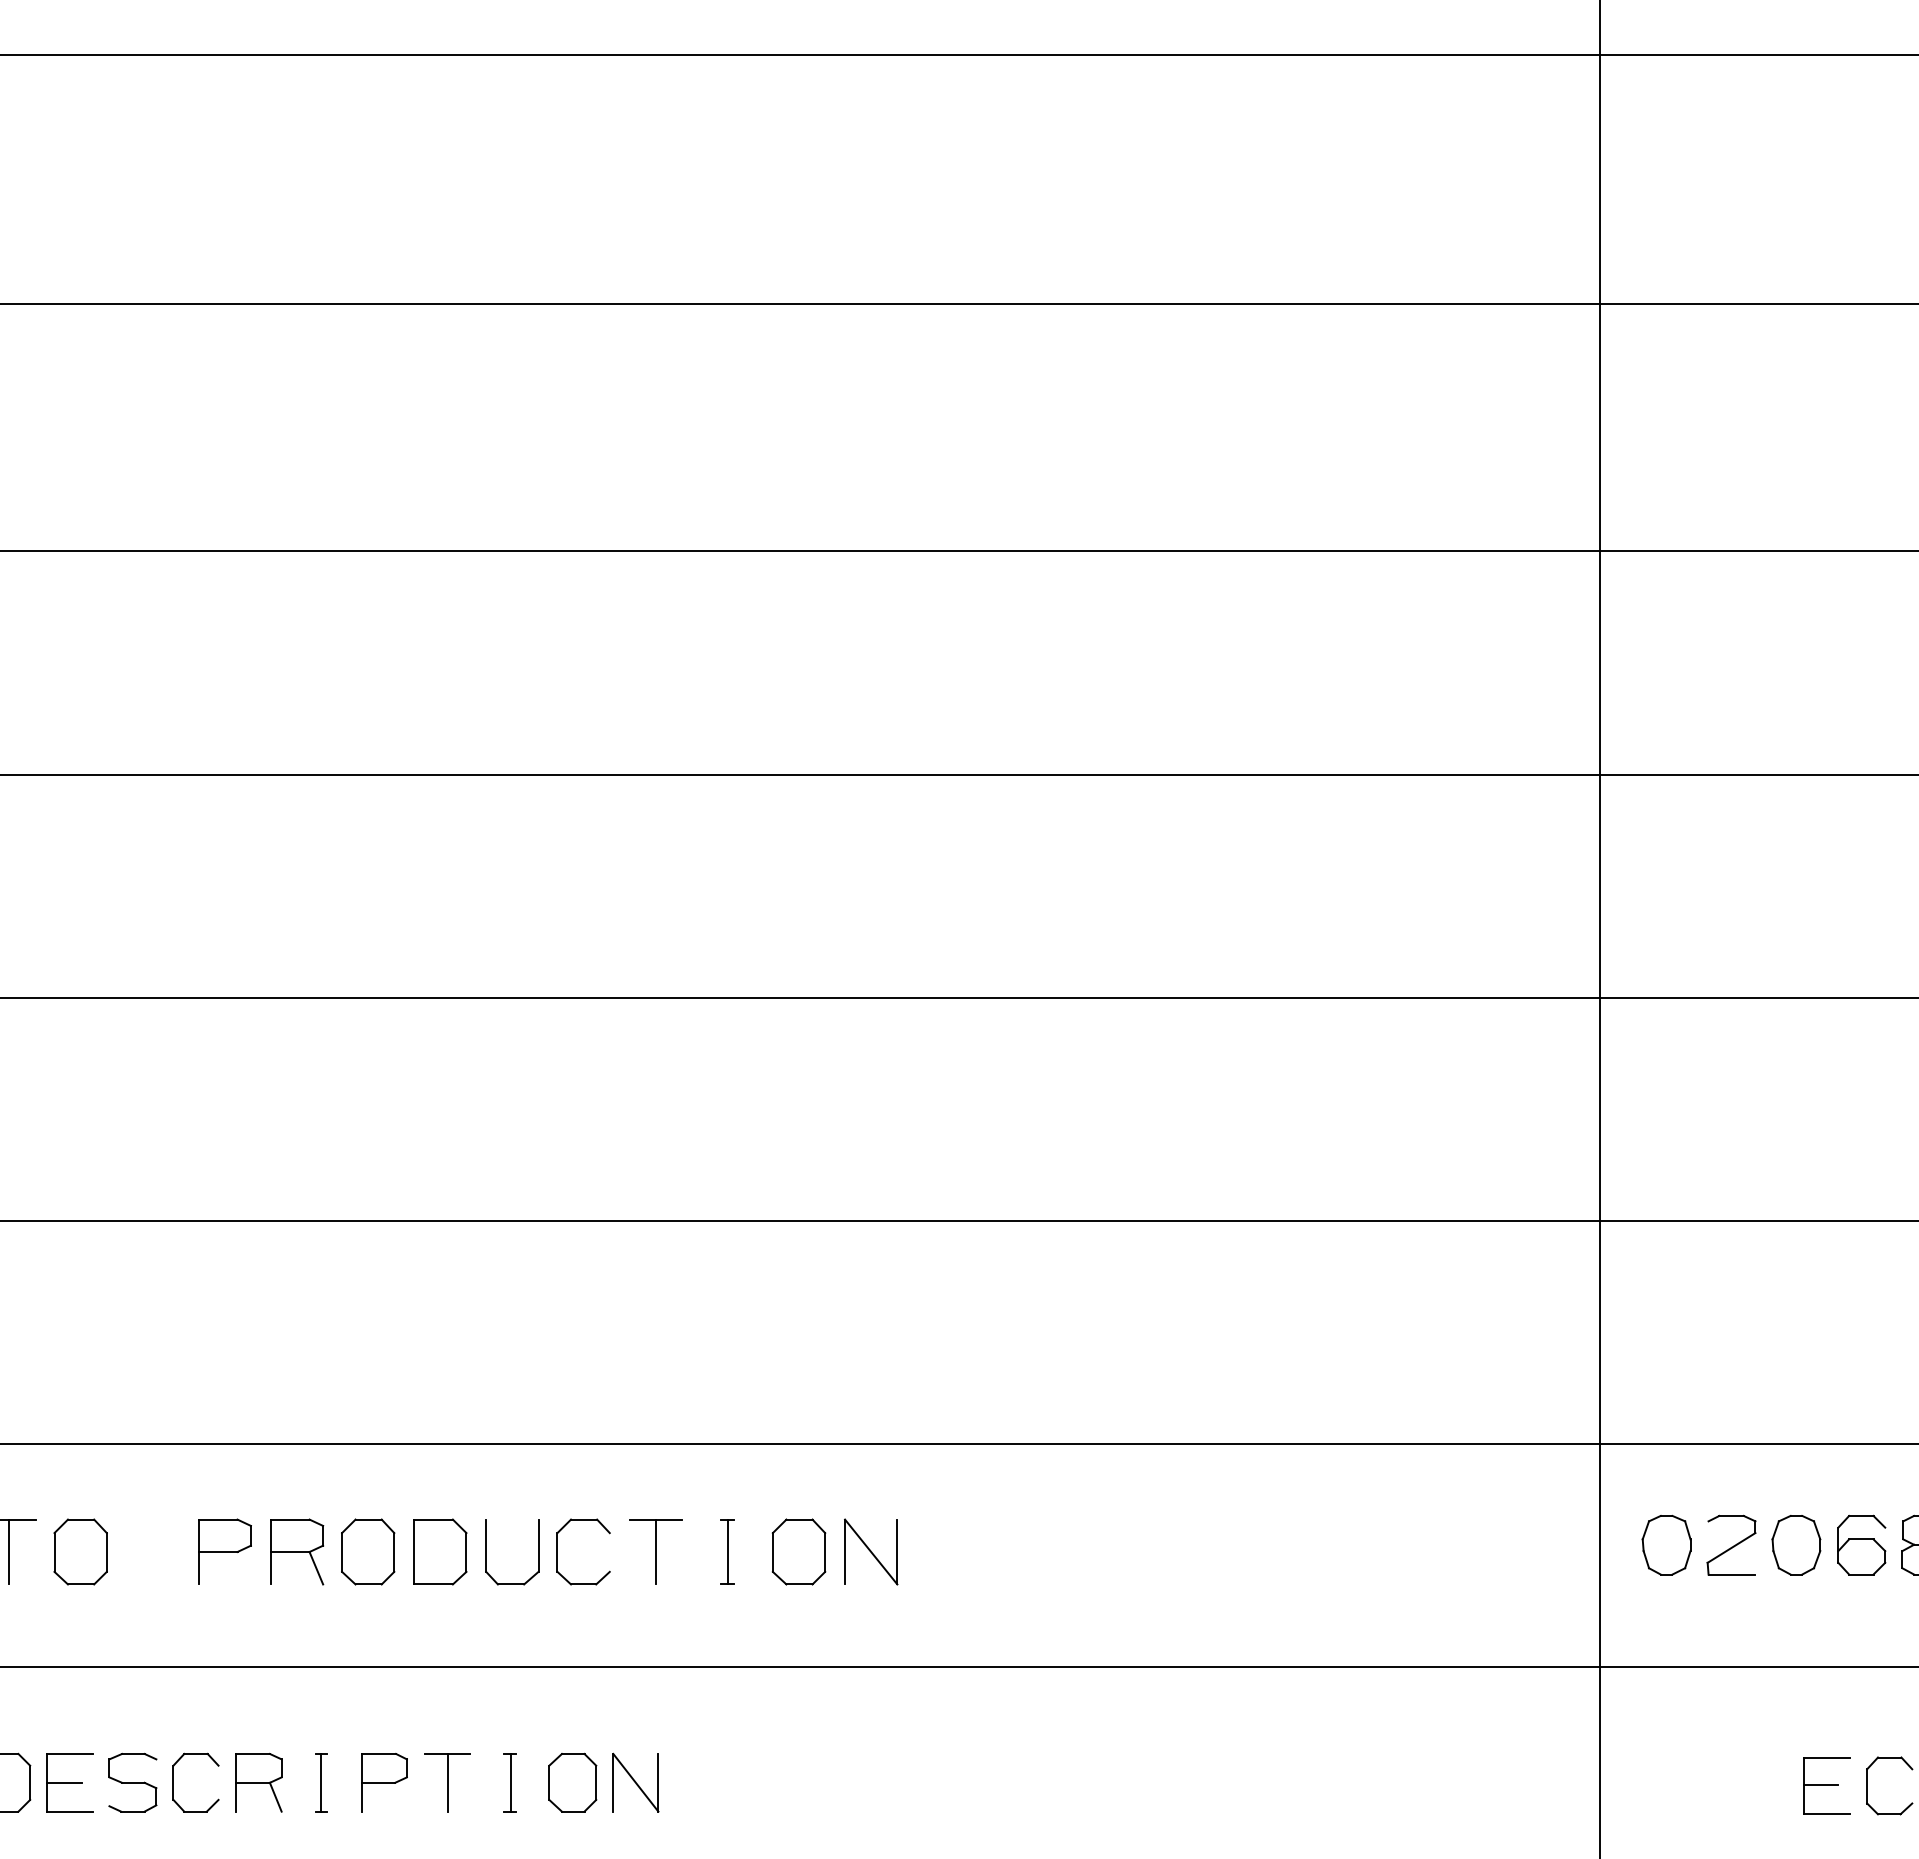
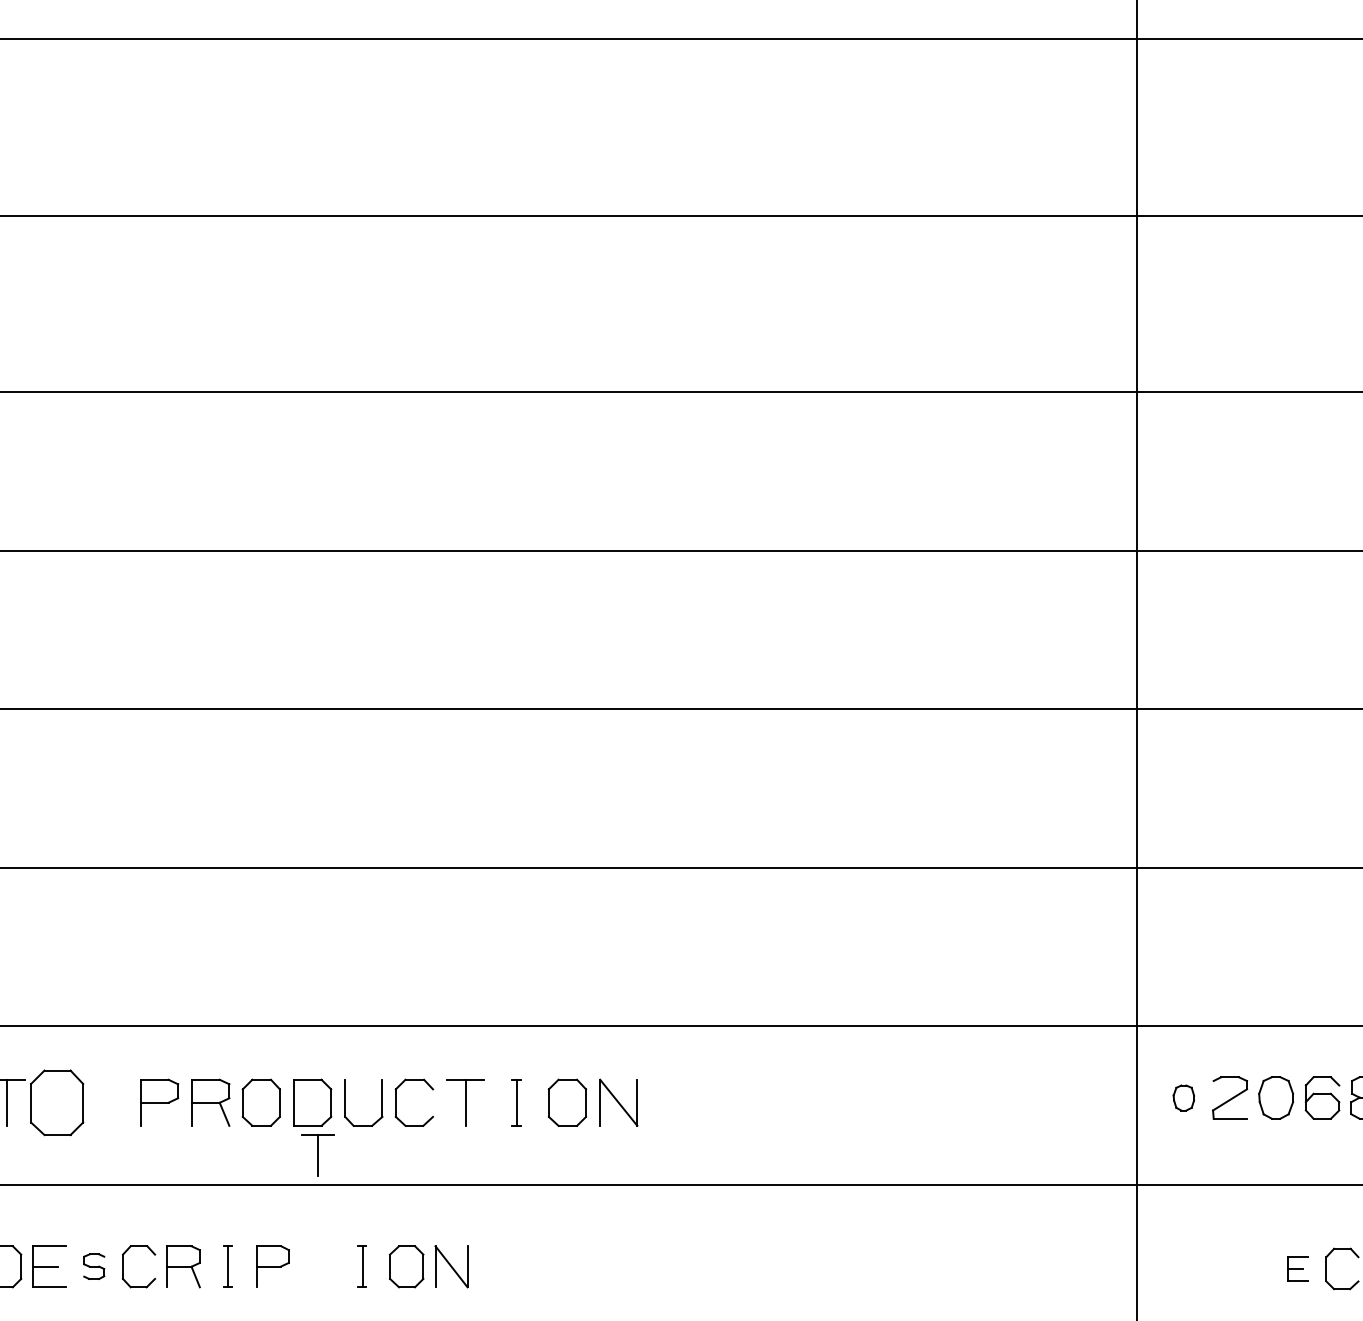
part: (1666, 1545) -> (1183, 1098), size x0.6
part: (80, 1551) -> (56, 1102), size x1.4
part: (132, 1782) -> (93, 1266), size x0.6
part: (447, 1782) -> (317, 1155), moved
part: (1826, 1785) -> (1297, 1268), size x0.6

